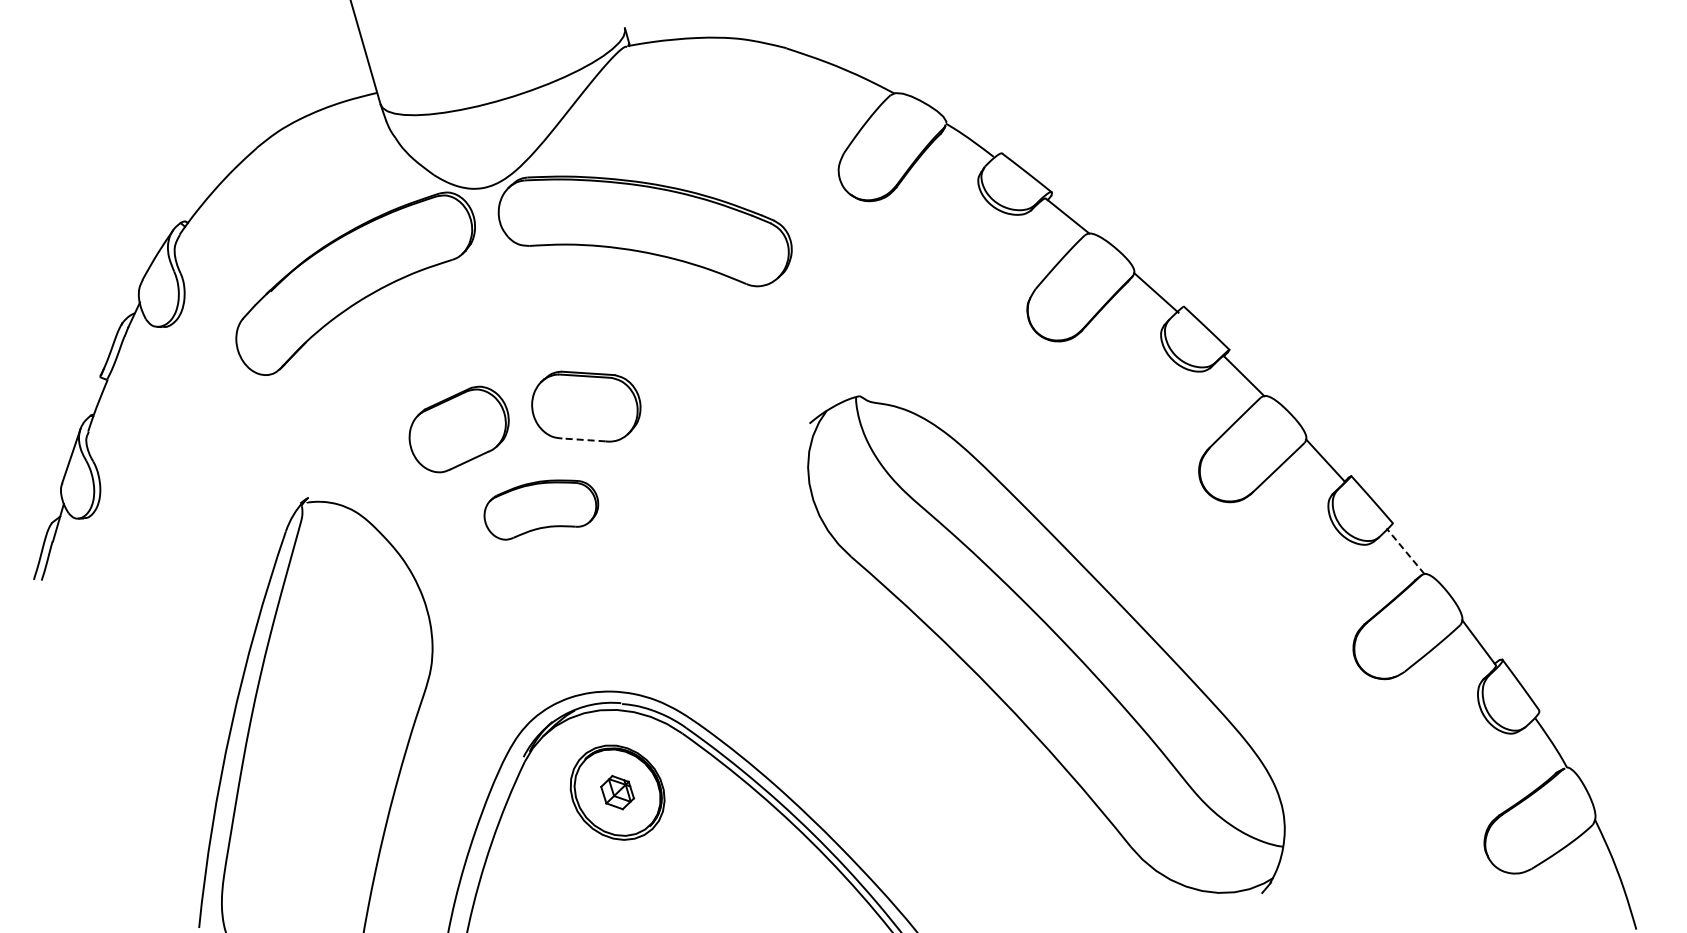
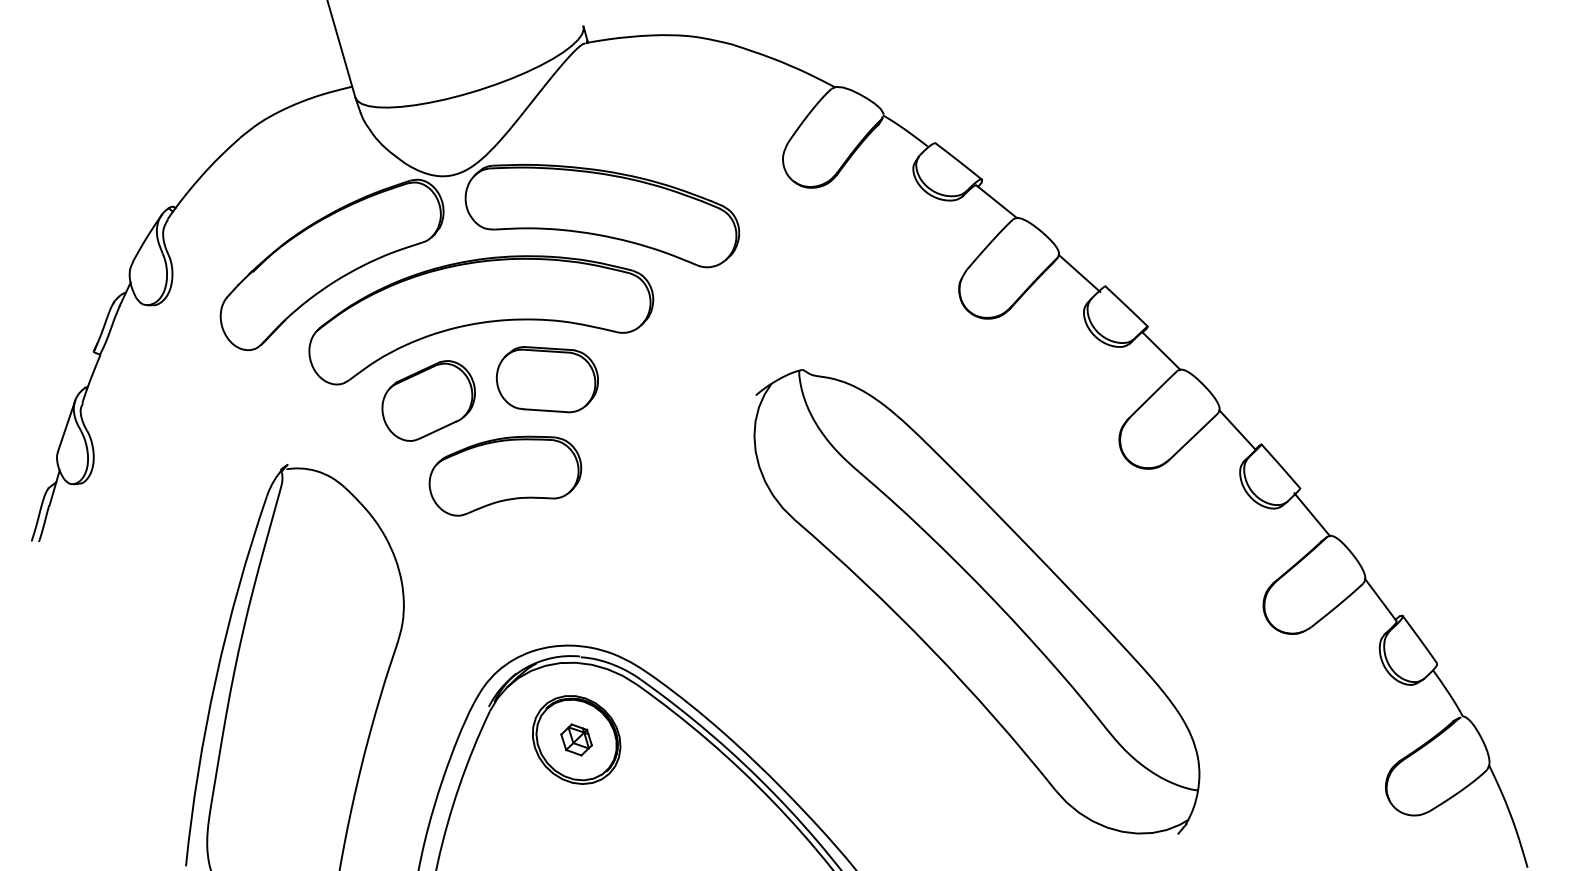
part: (515, 342) -> (481, 319), added
line: (583, 439) -> (544, 410), dashed -> solid
part: (541, 509) -> (505, 475), size x1.43
line: (1405, 551) -> (1312, 514), dashed -> solid

